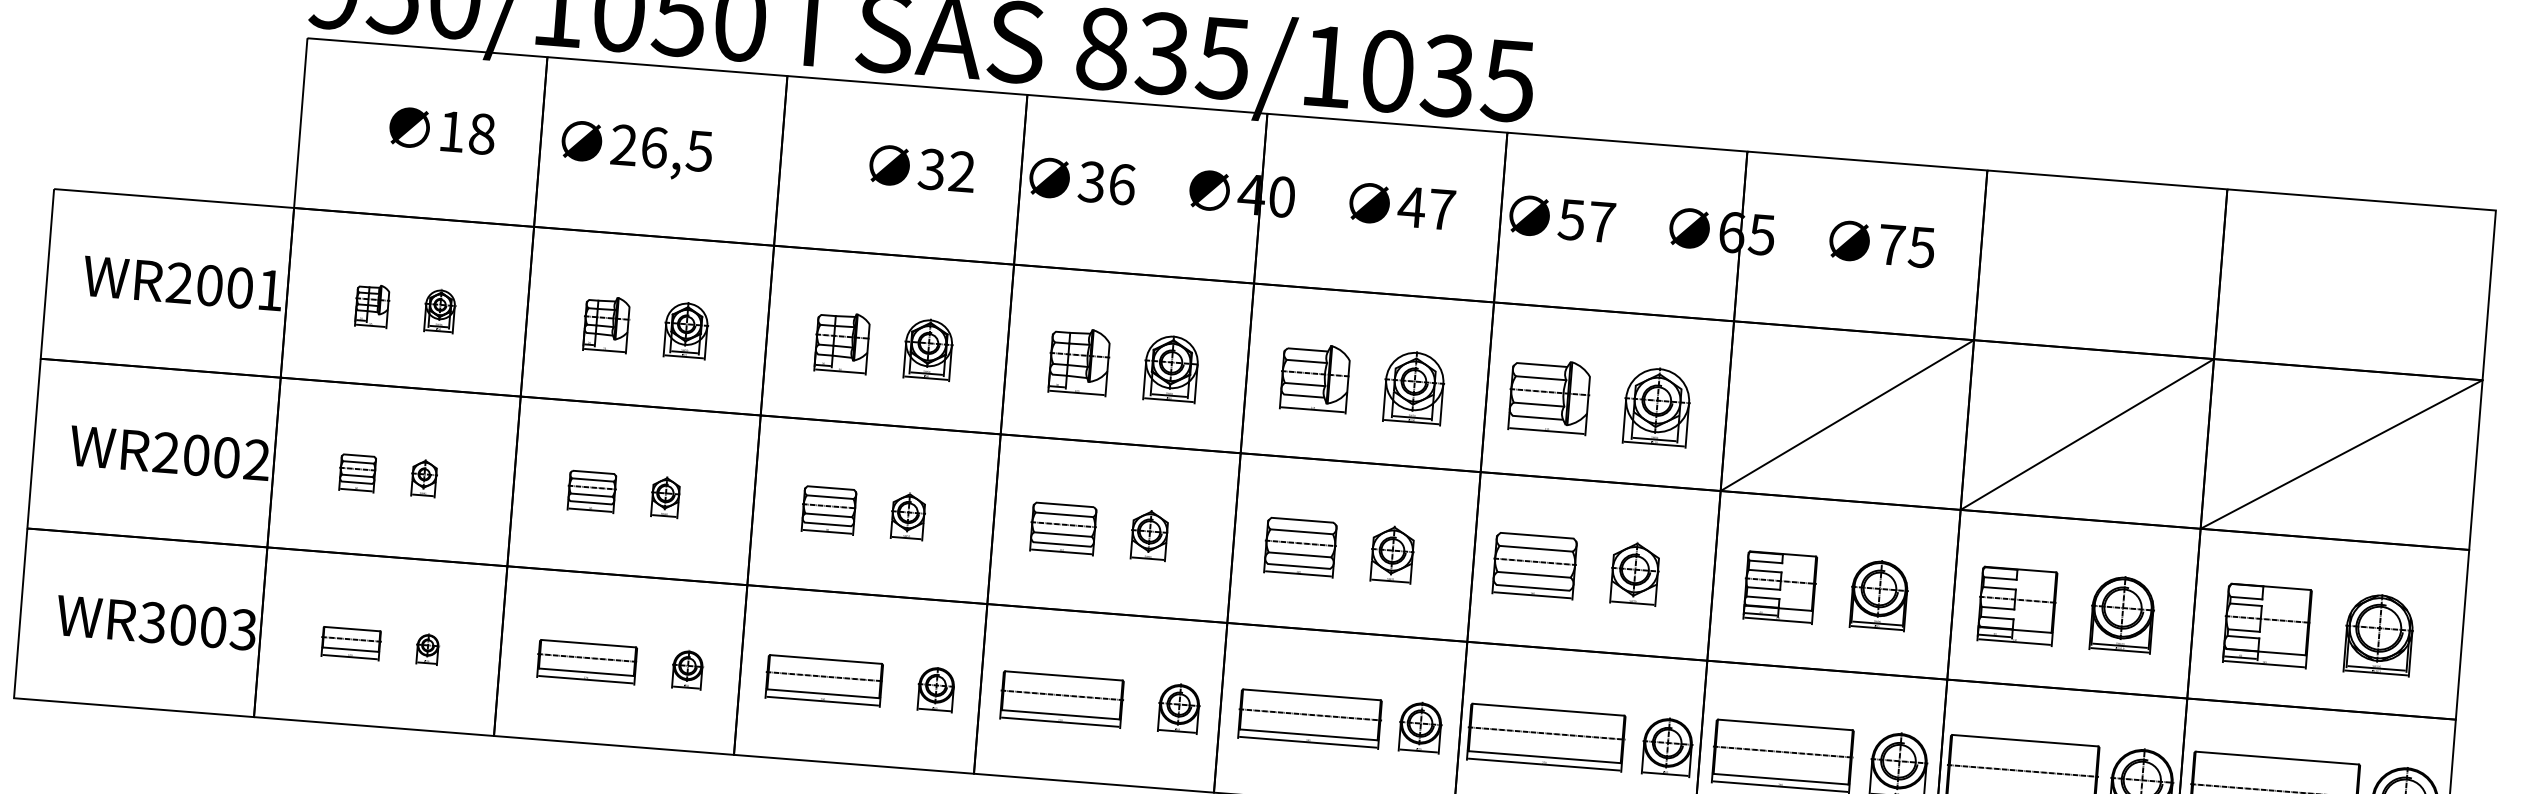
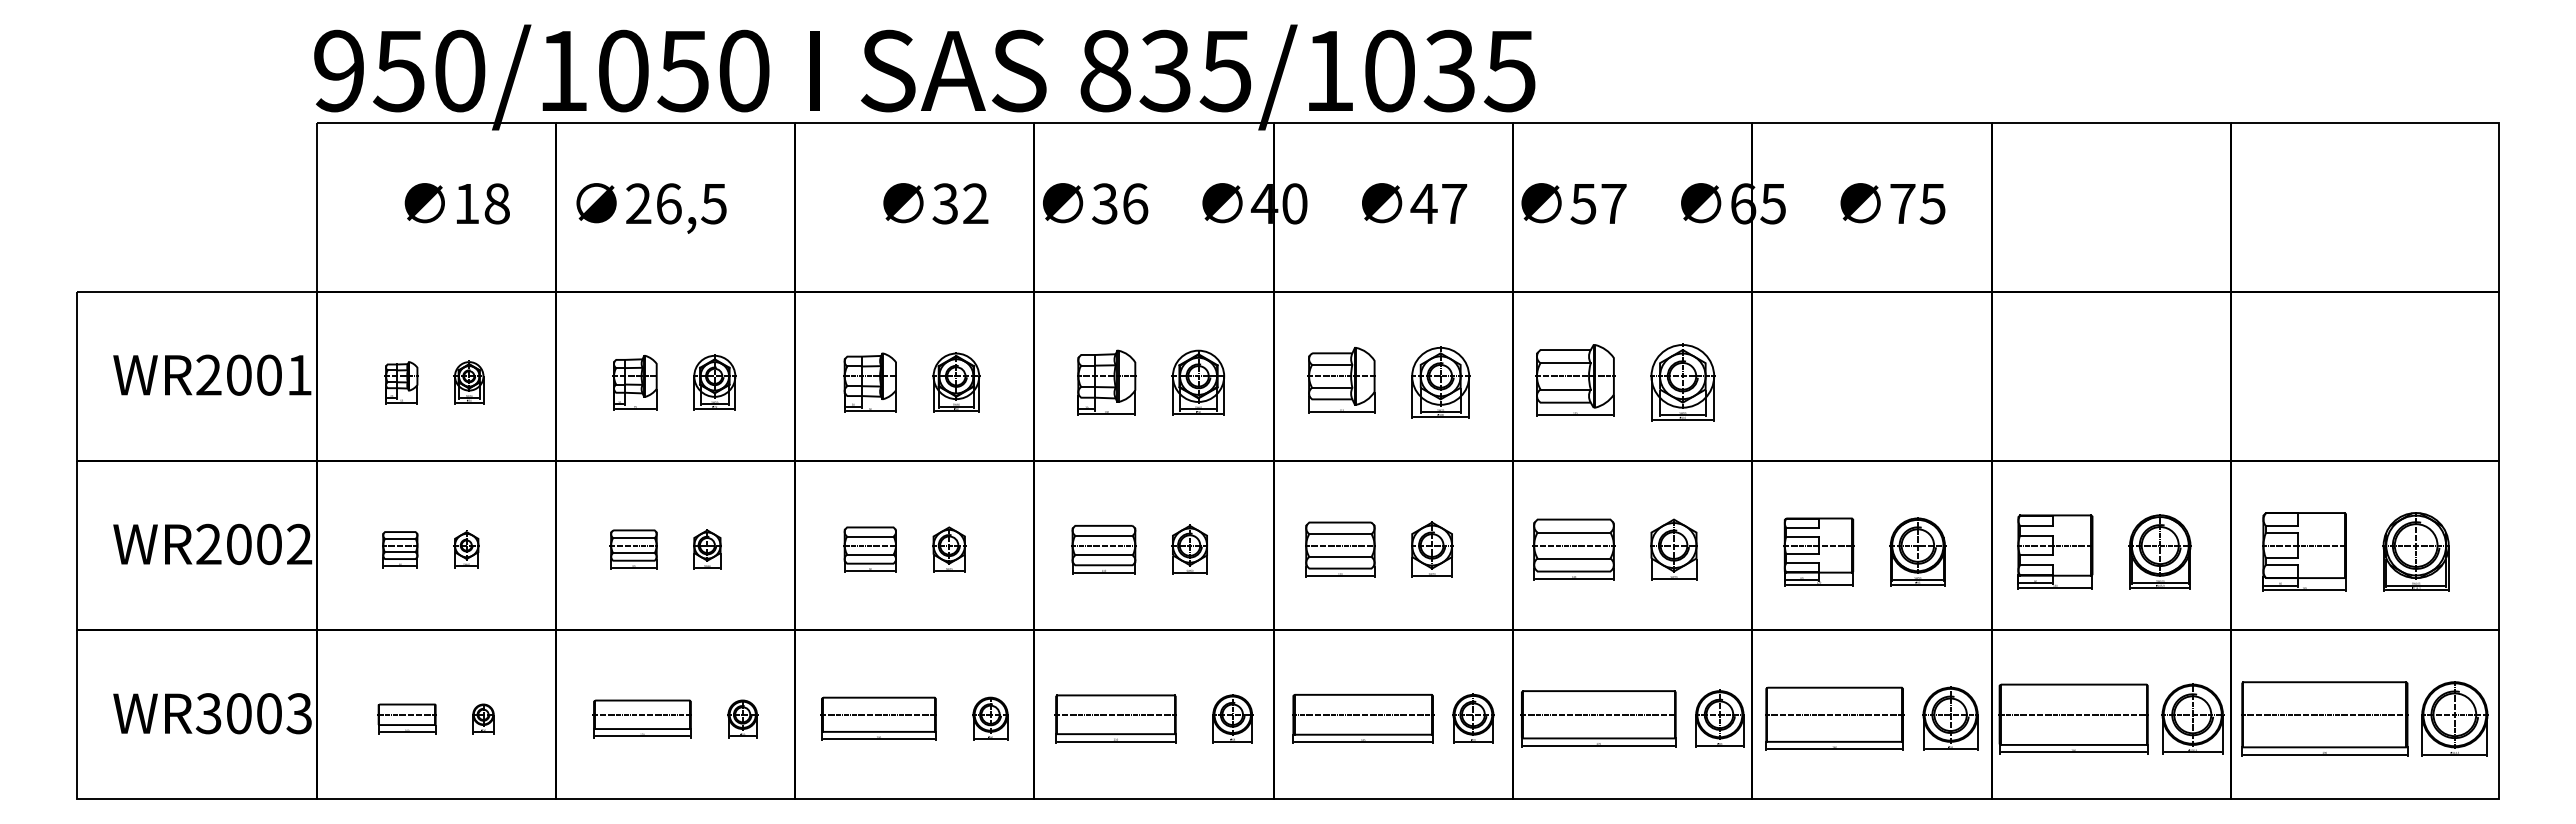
line: (1846, 414) -> (1871, 375), removed
line: (2086, 433) -> (2110, 375), removed
line: (2341, 453) -> (2364, 375), removed

